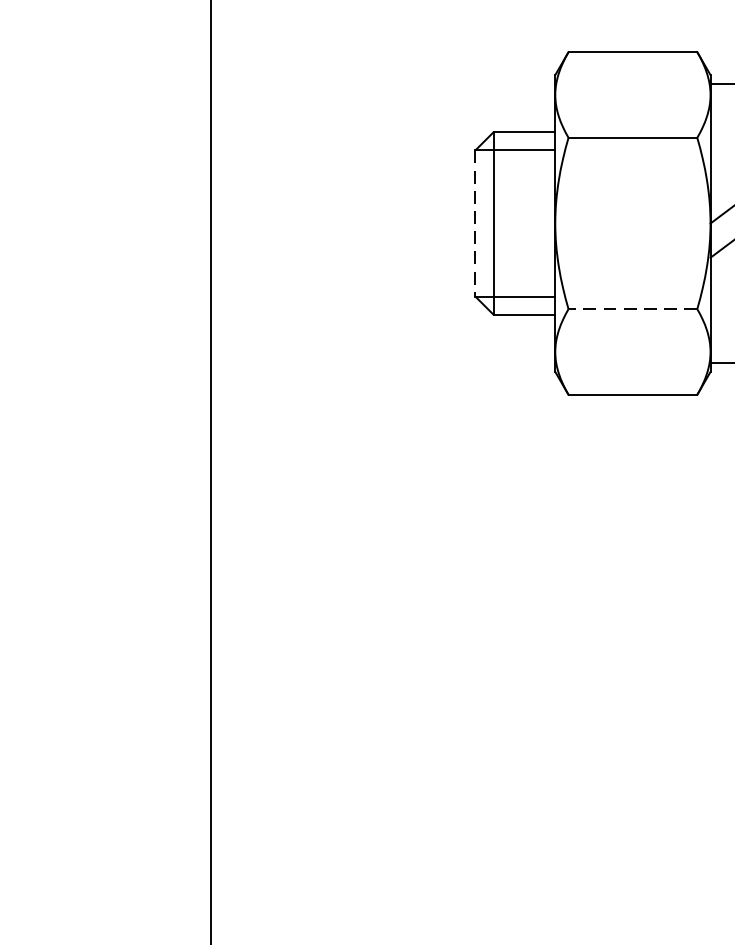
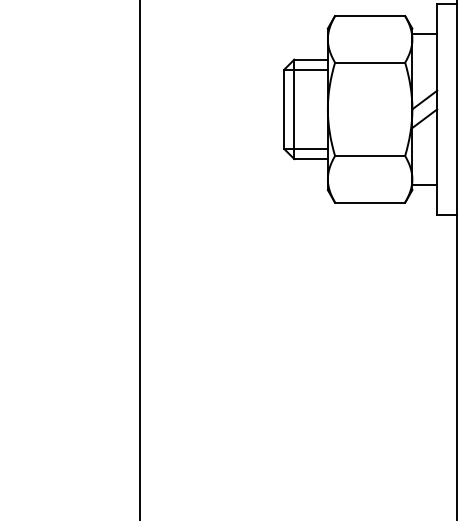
line: (475, 223) -> (284, 109), dashed -> solid
line: (631, 308) -> (369, 155), dashed -> solid

